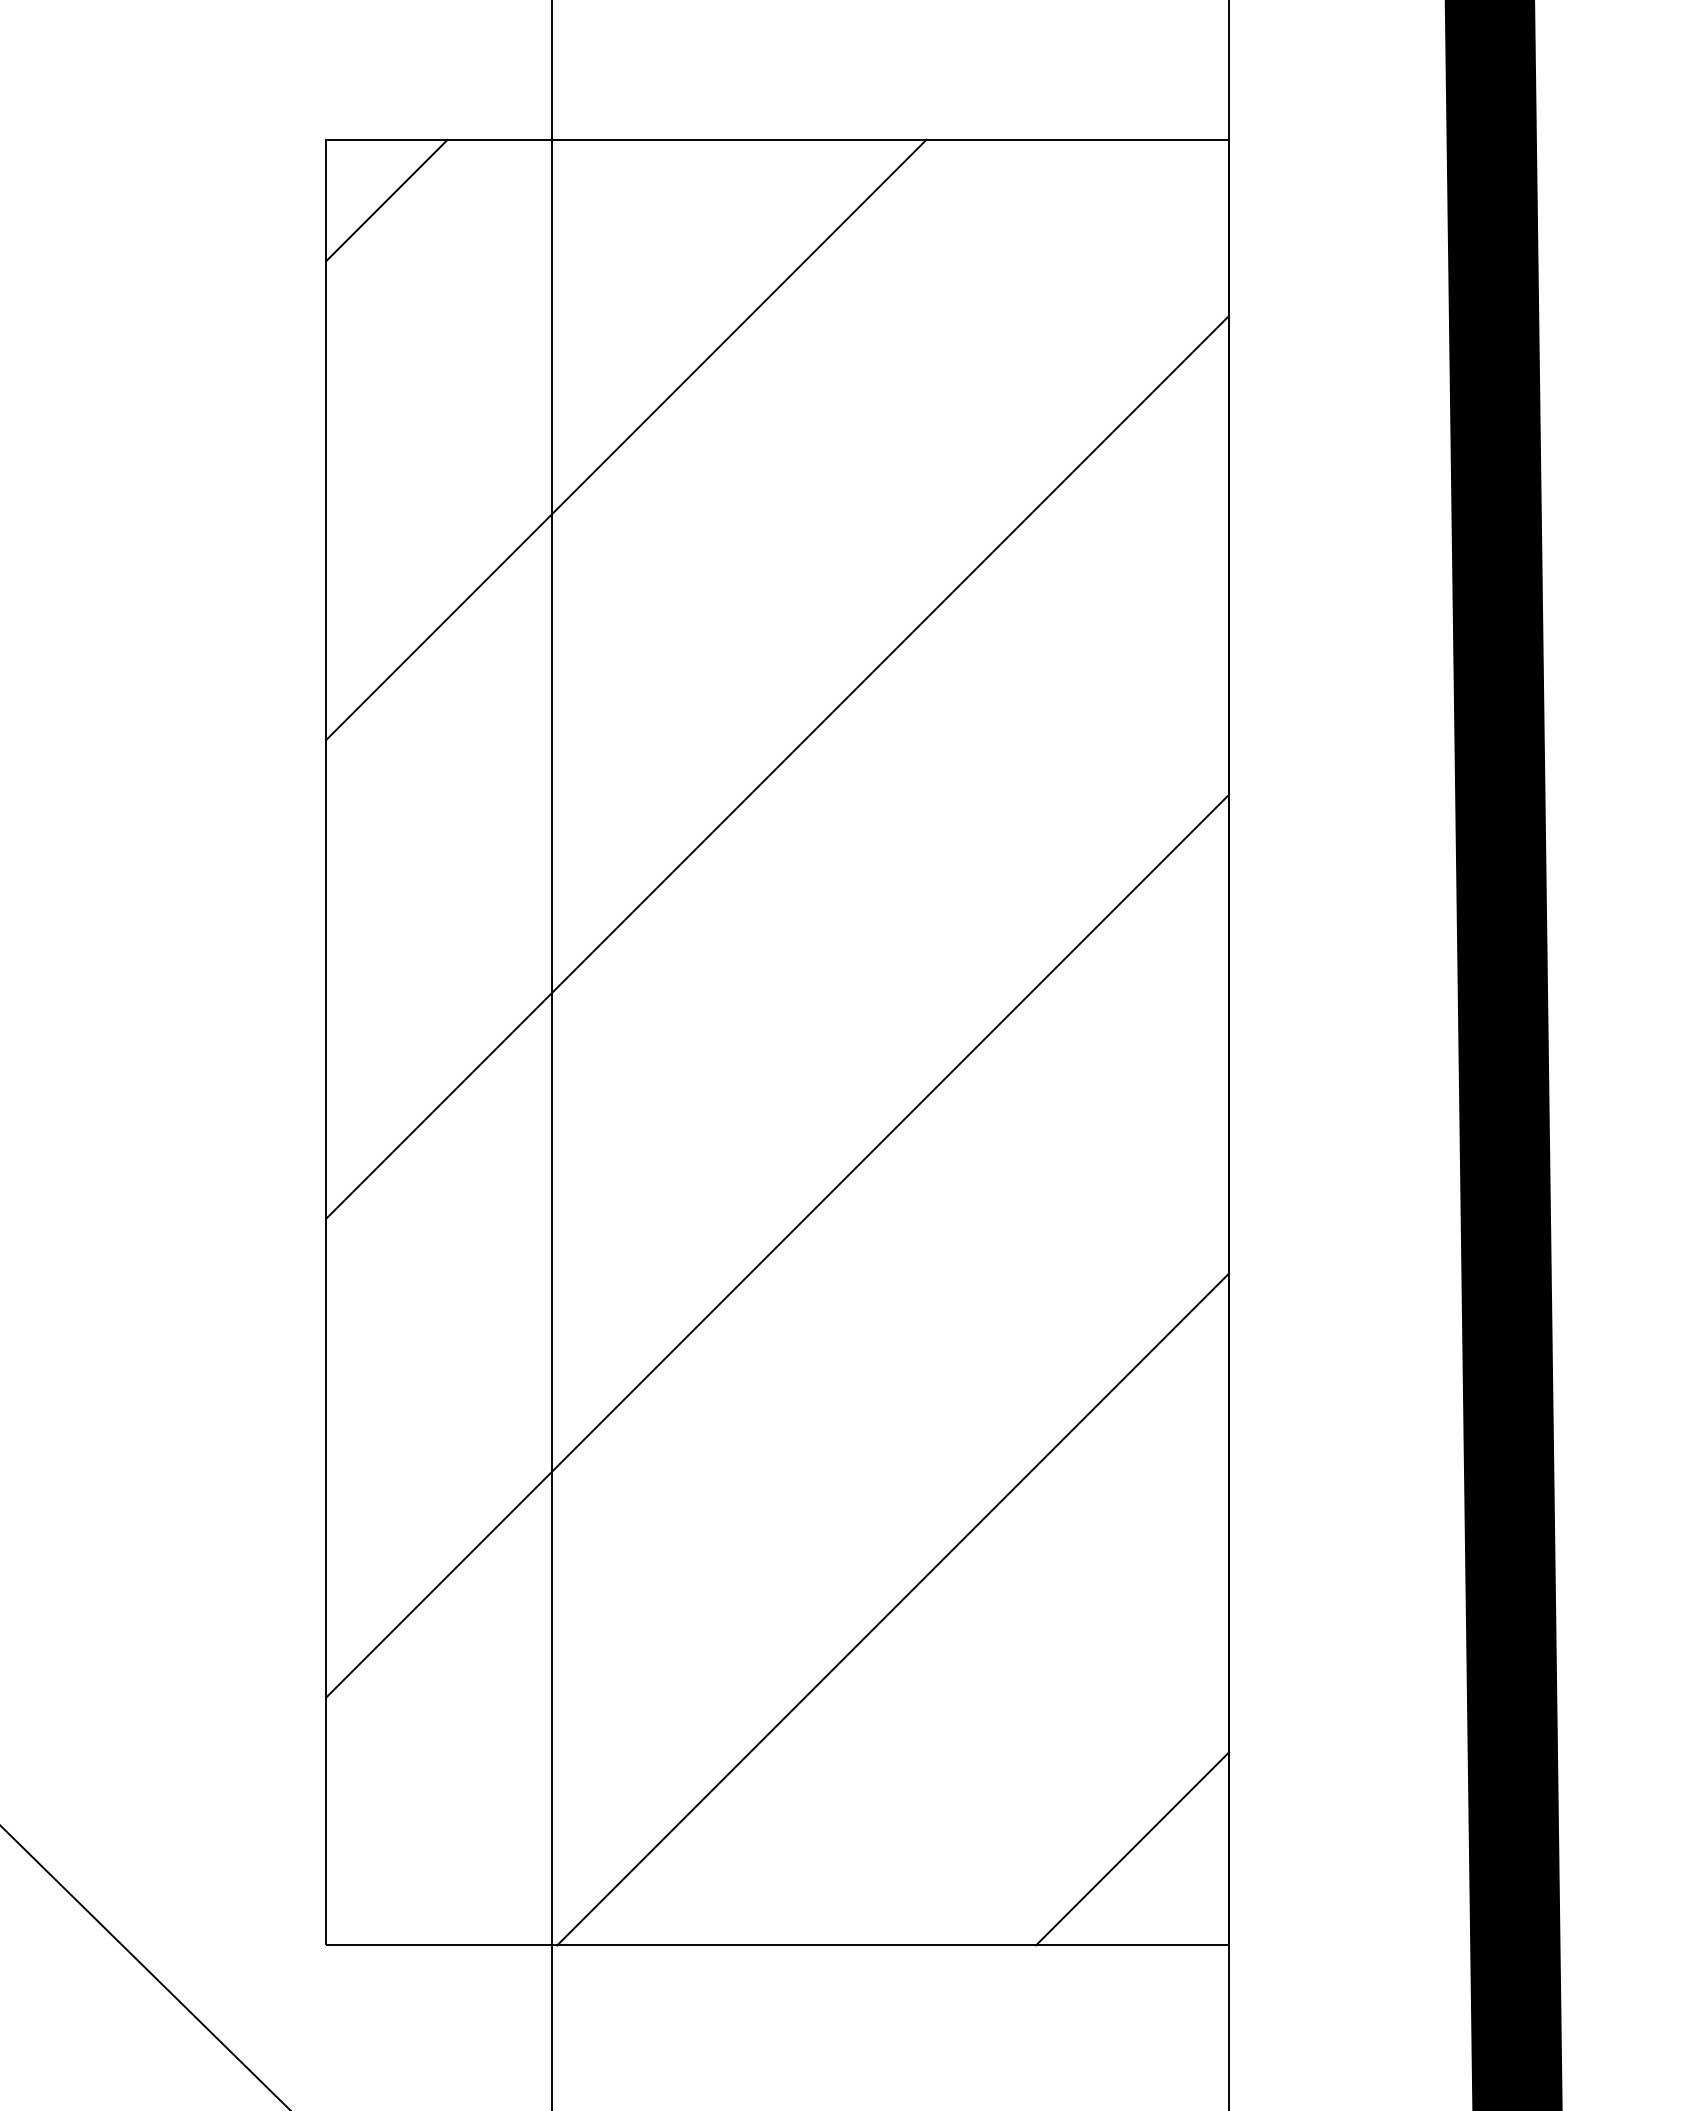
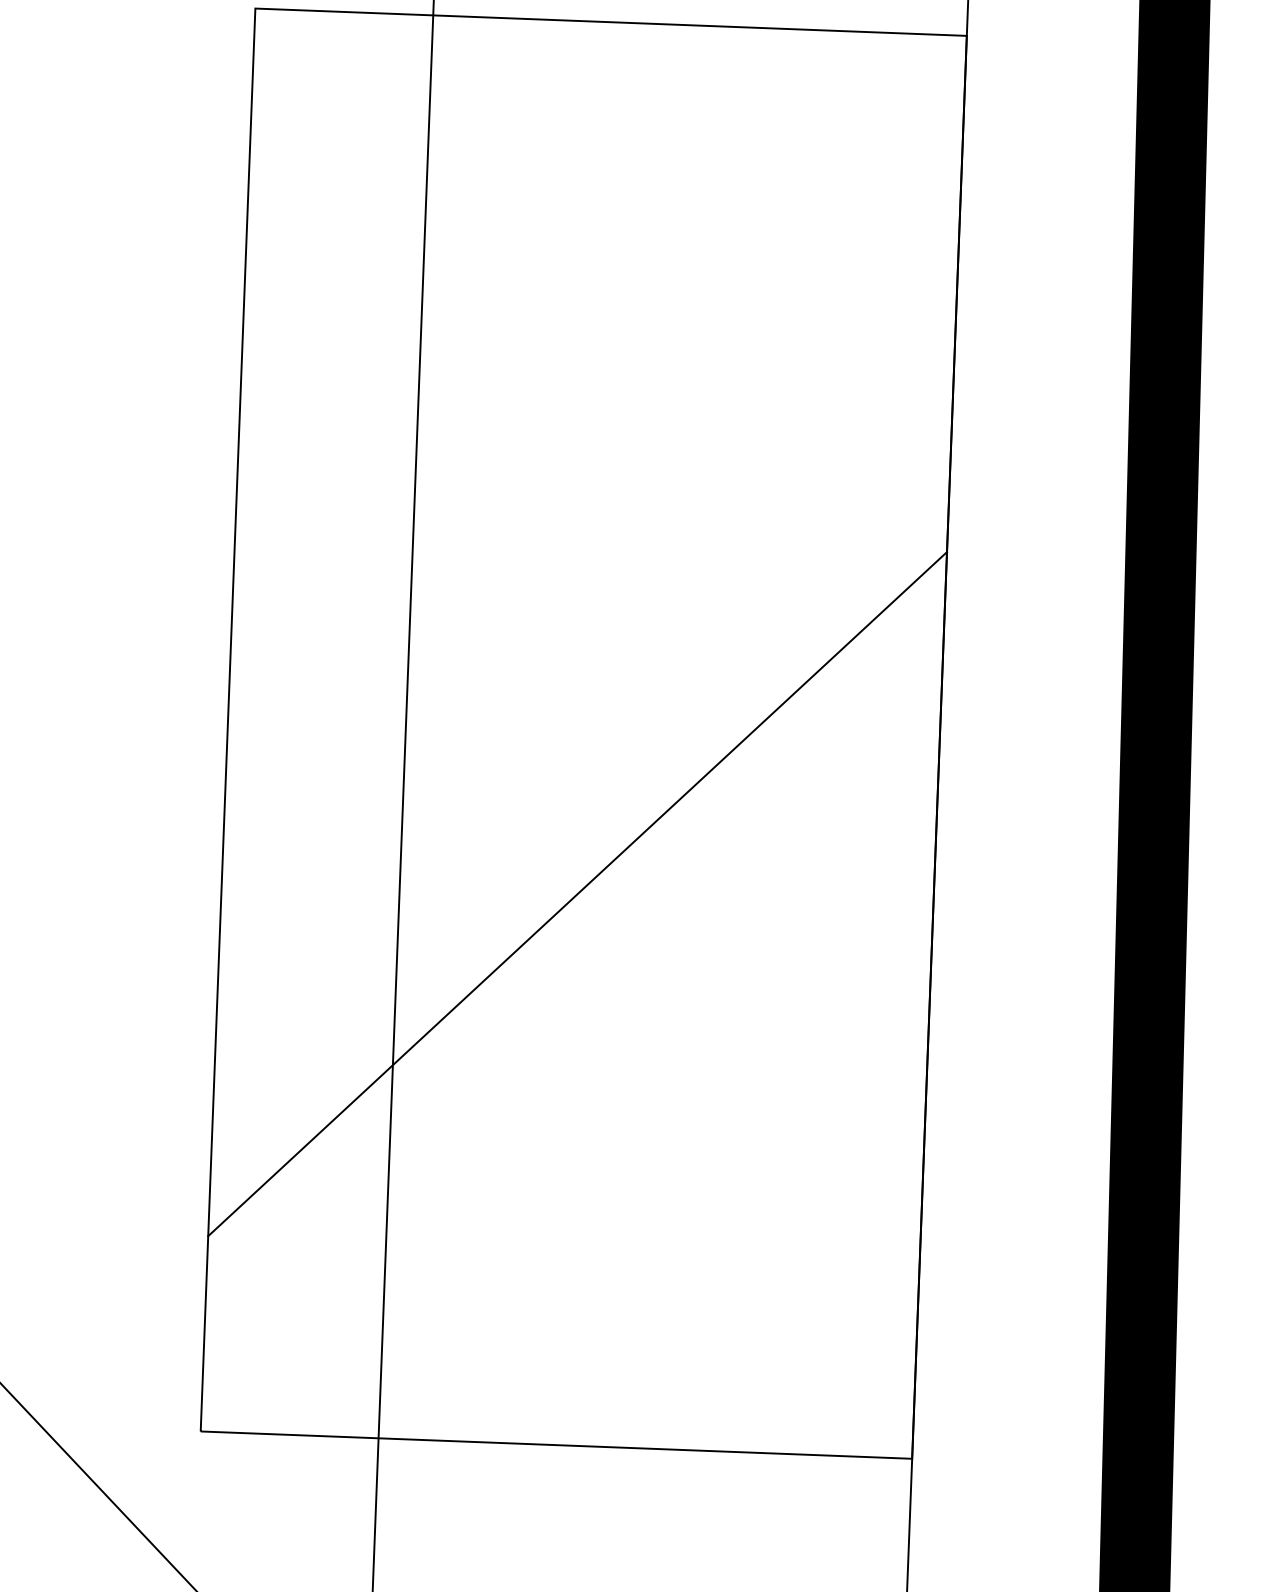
line: (386, 200) -> (301, 58), removed
line: (626, 439) -> (482, 253), removed
line: (777, 766) -> (592, 516), removed
line: (893, 1609) -> (657, 1183), removed
line: (1132, 1848) -> (839, 1379), removed

